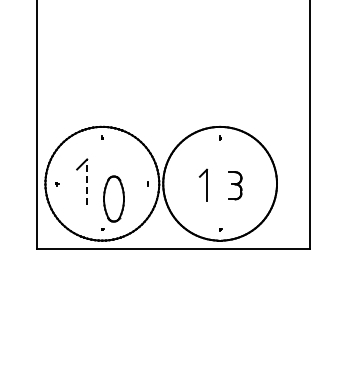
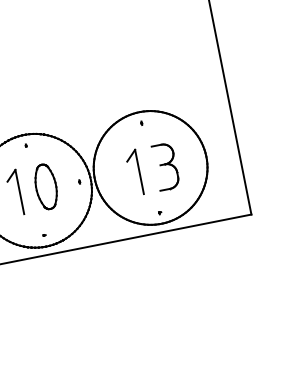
line: (87, 182) -> (20, 192), dashed -> solid
part: (203, 185) -> (134, 172), size x1.43
part: (235, 185) -> (166, 166), size x1.67
part: (113, 198) -> (45, 186), moved

